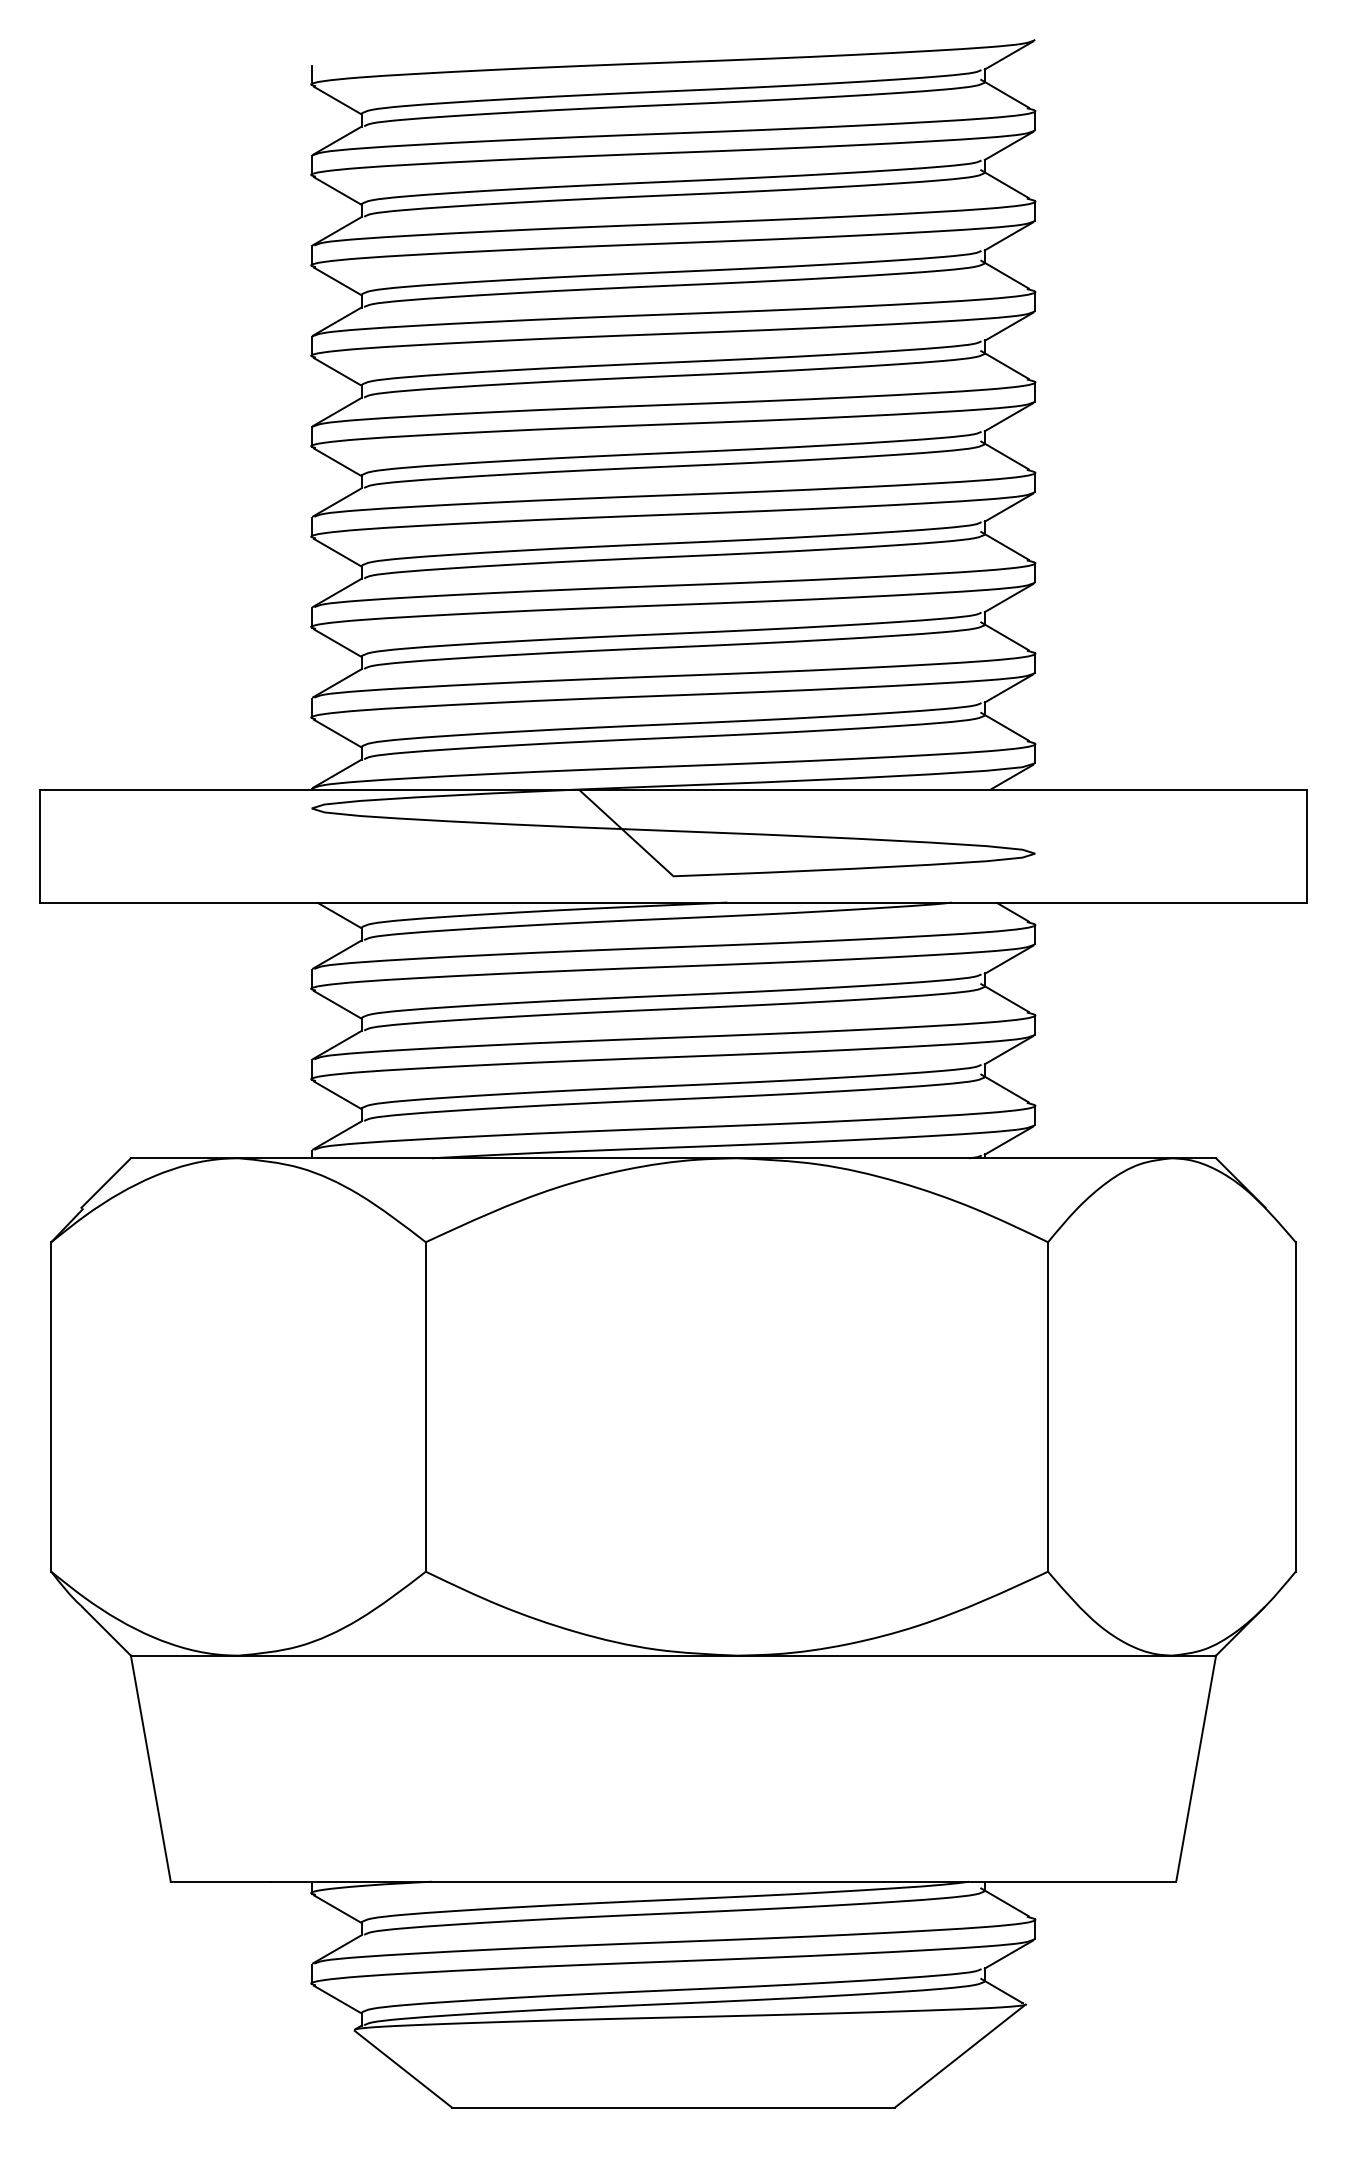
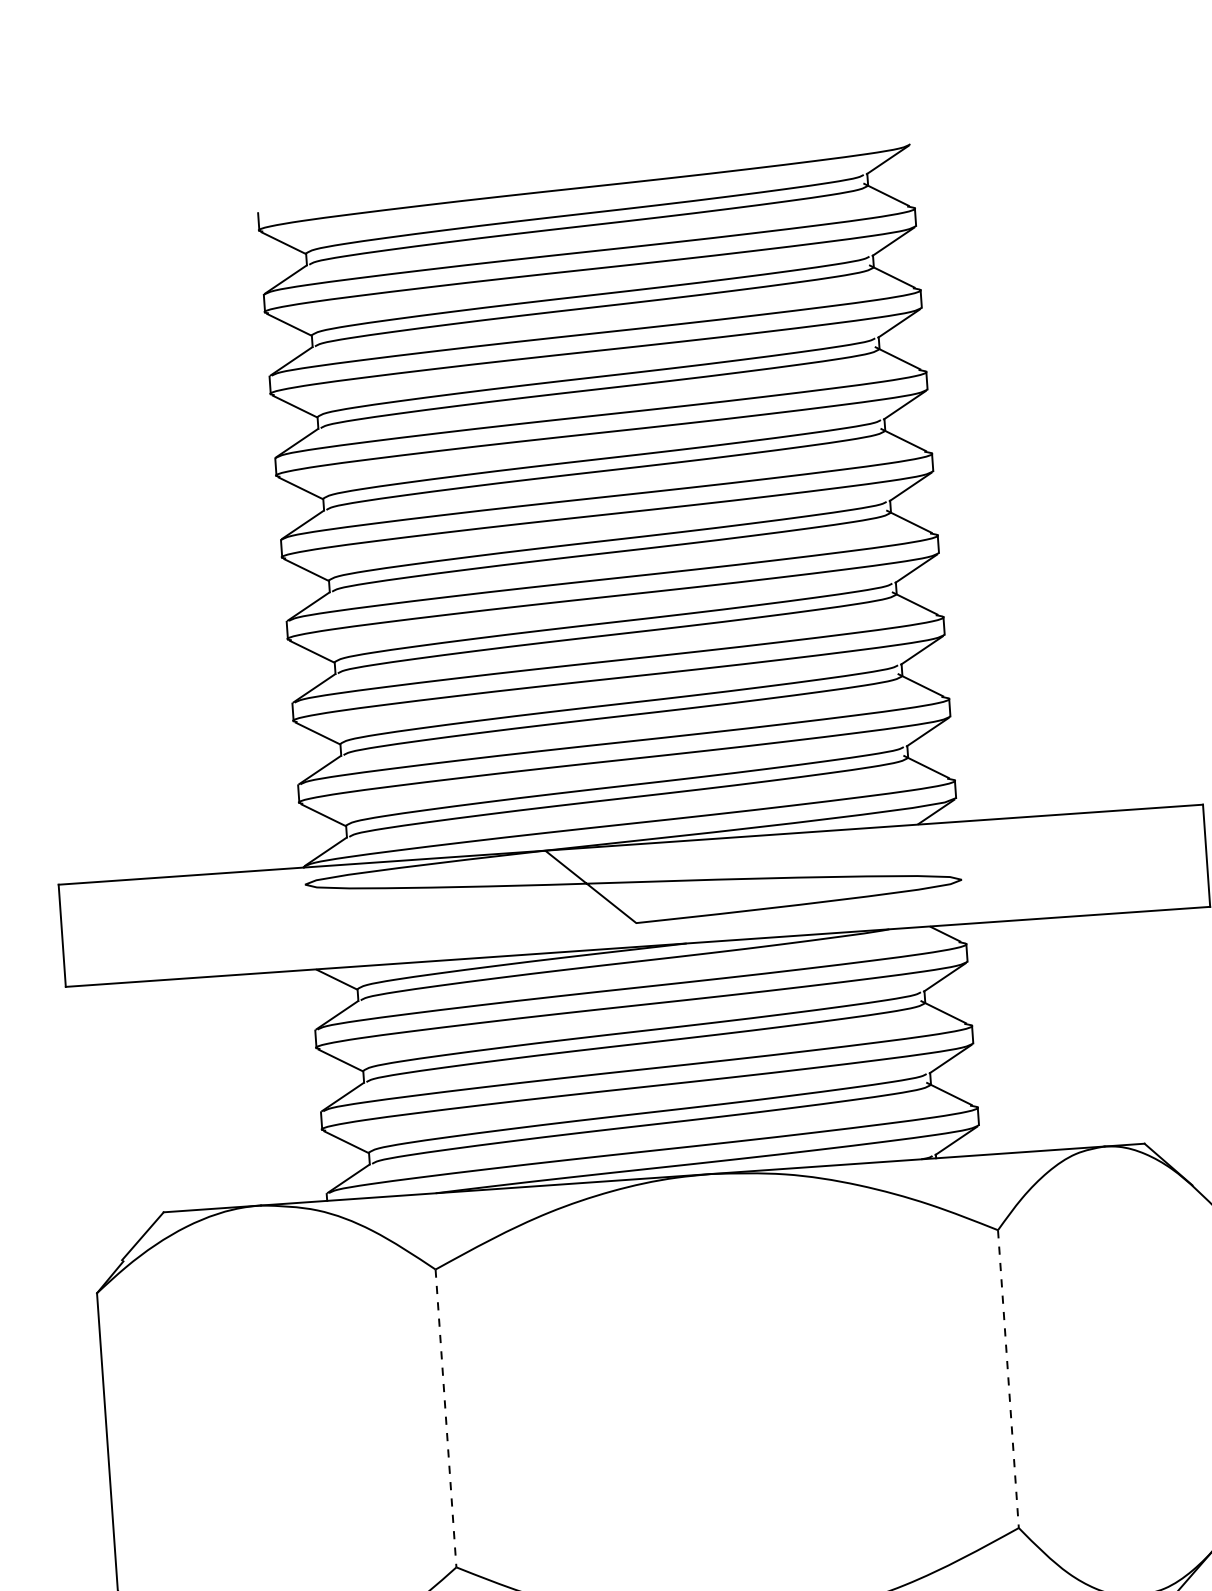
line: (425, 1406) -> (445, 1418), solid -> dashed
line: (1048, 1406) -> (1008, 1378), solid -> dashed

